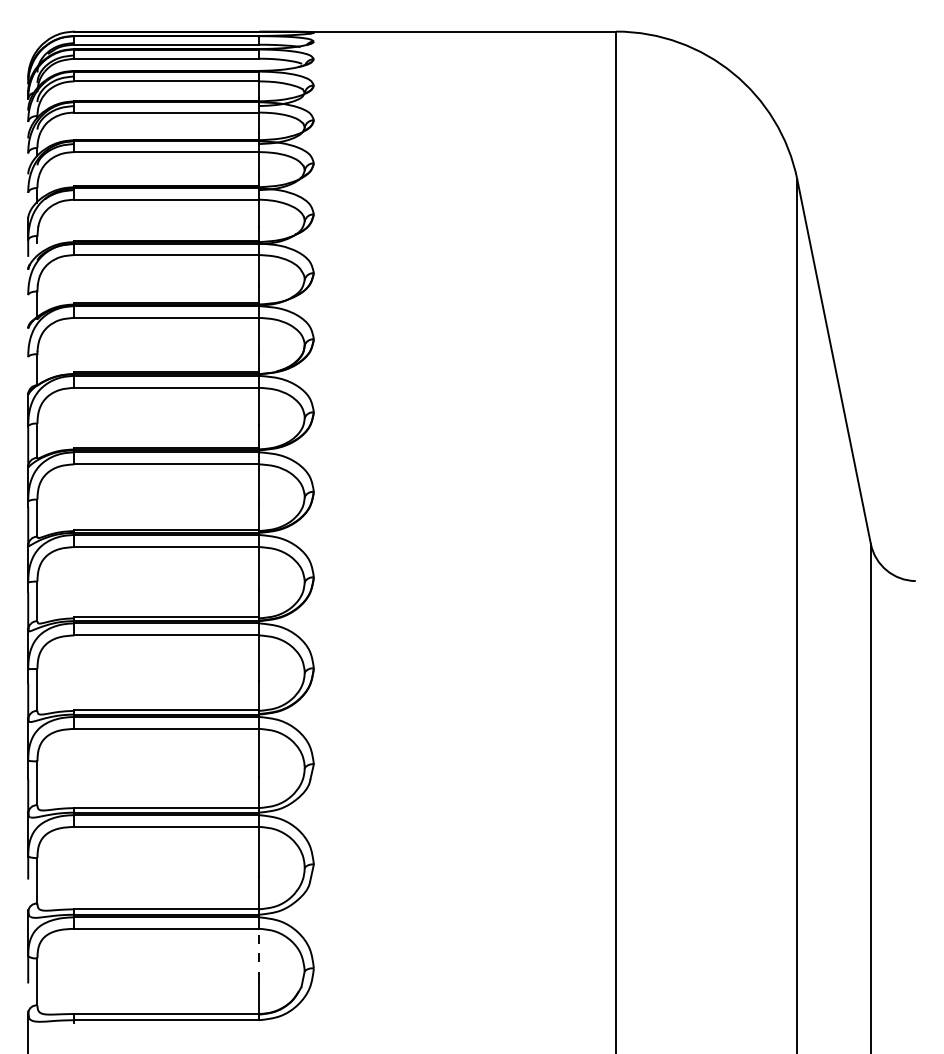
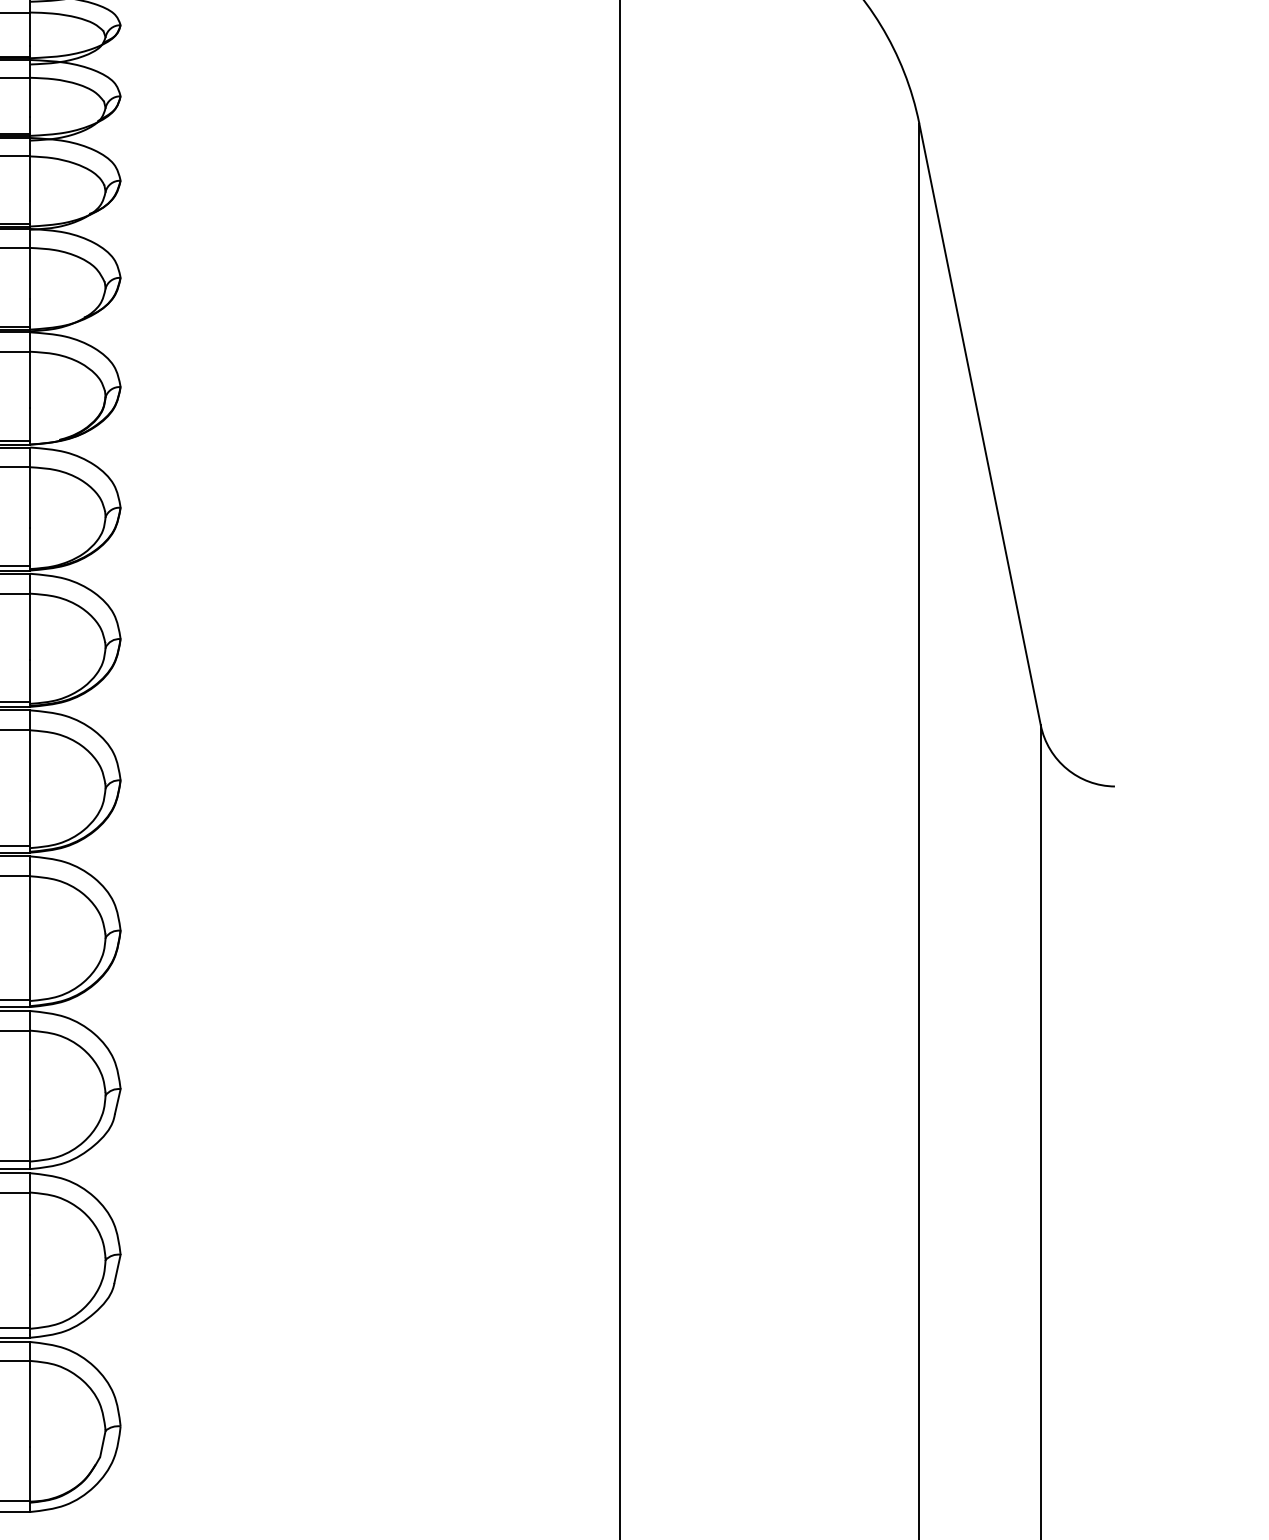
line: (259, 954) -> (30, 1403), dashed -> solid

